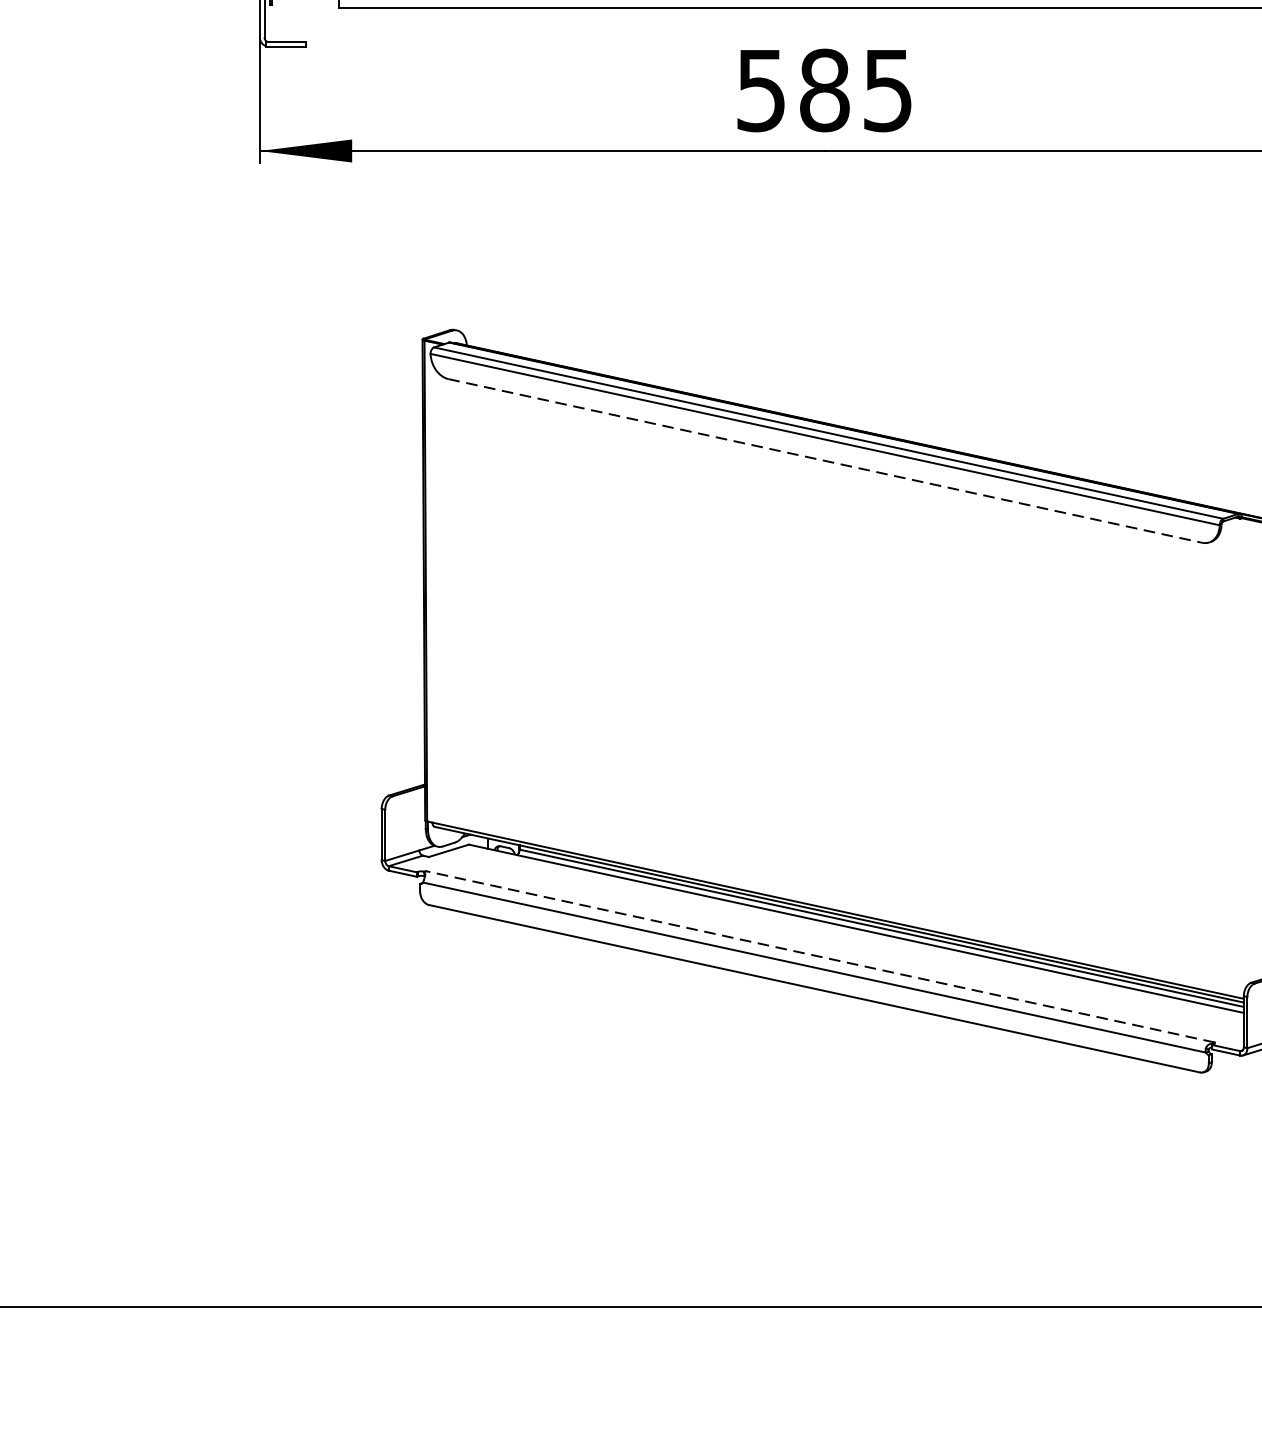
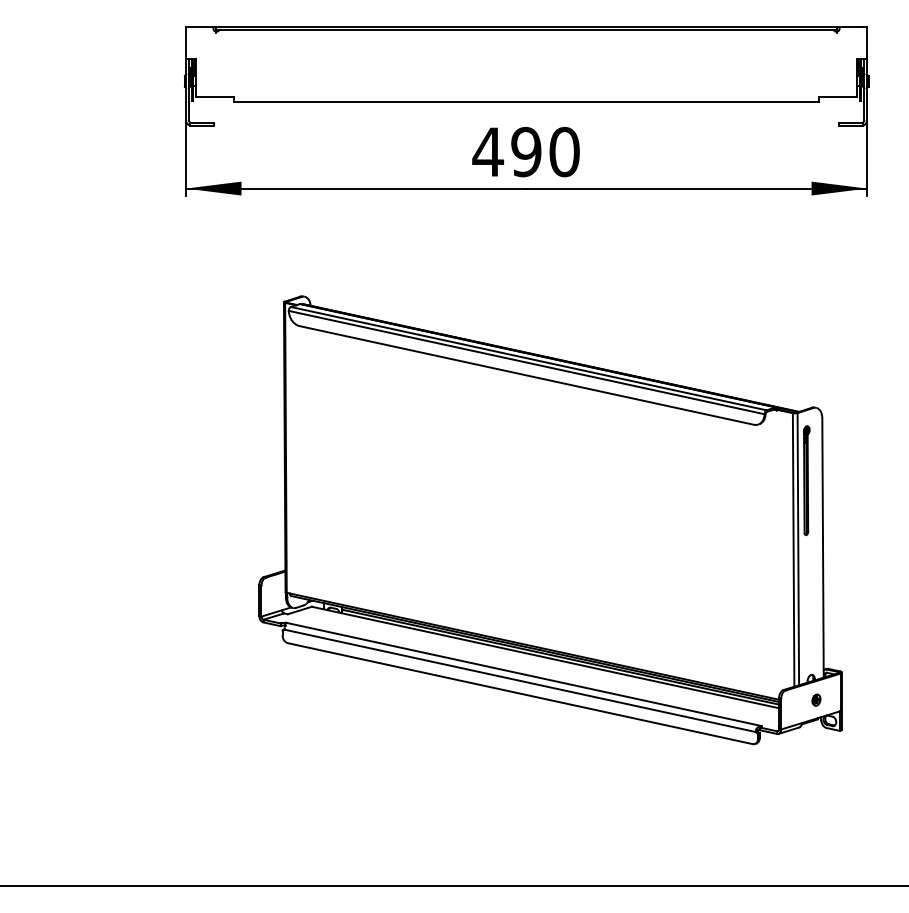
text: (823, 89) -> (525, 151), 585 -> 490
line: (824, 461) -> (526, 375), dashed -> solid
line: (819, 956) -> (523, 674), dashed -> solid

